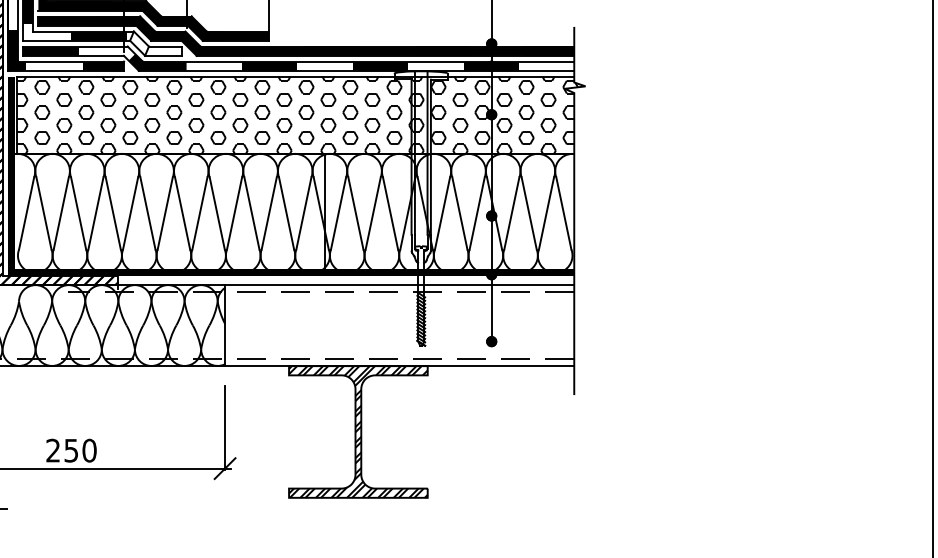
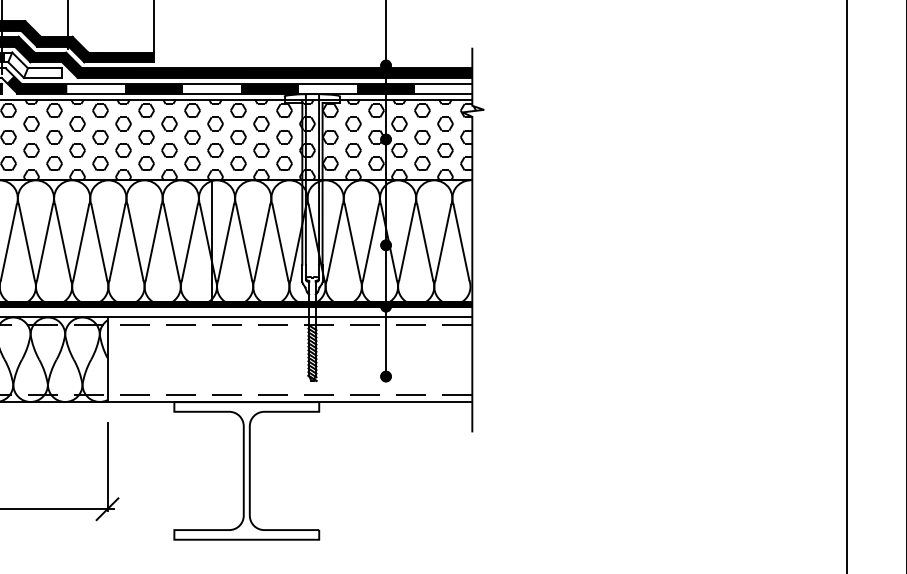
hatch: (358, 431) -> (246, 470), removed

